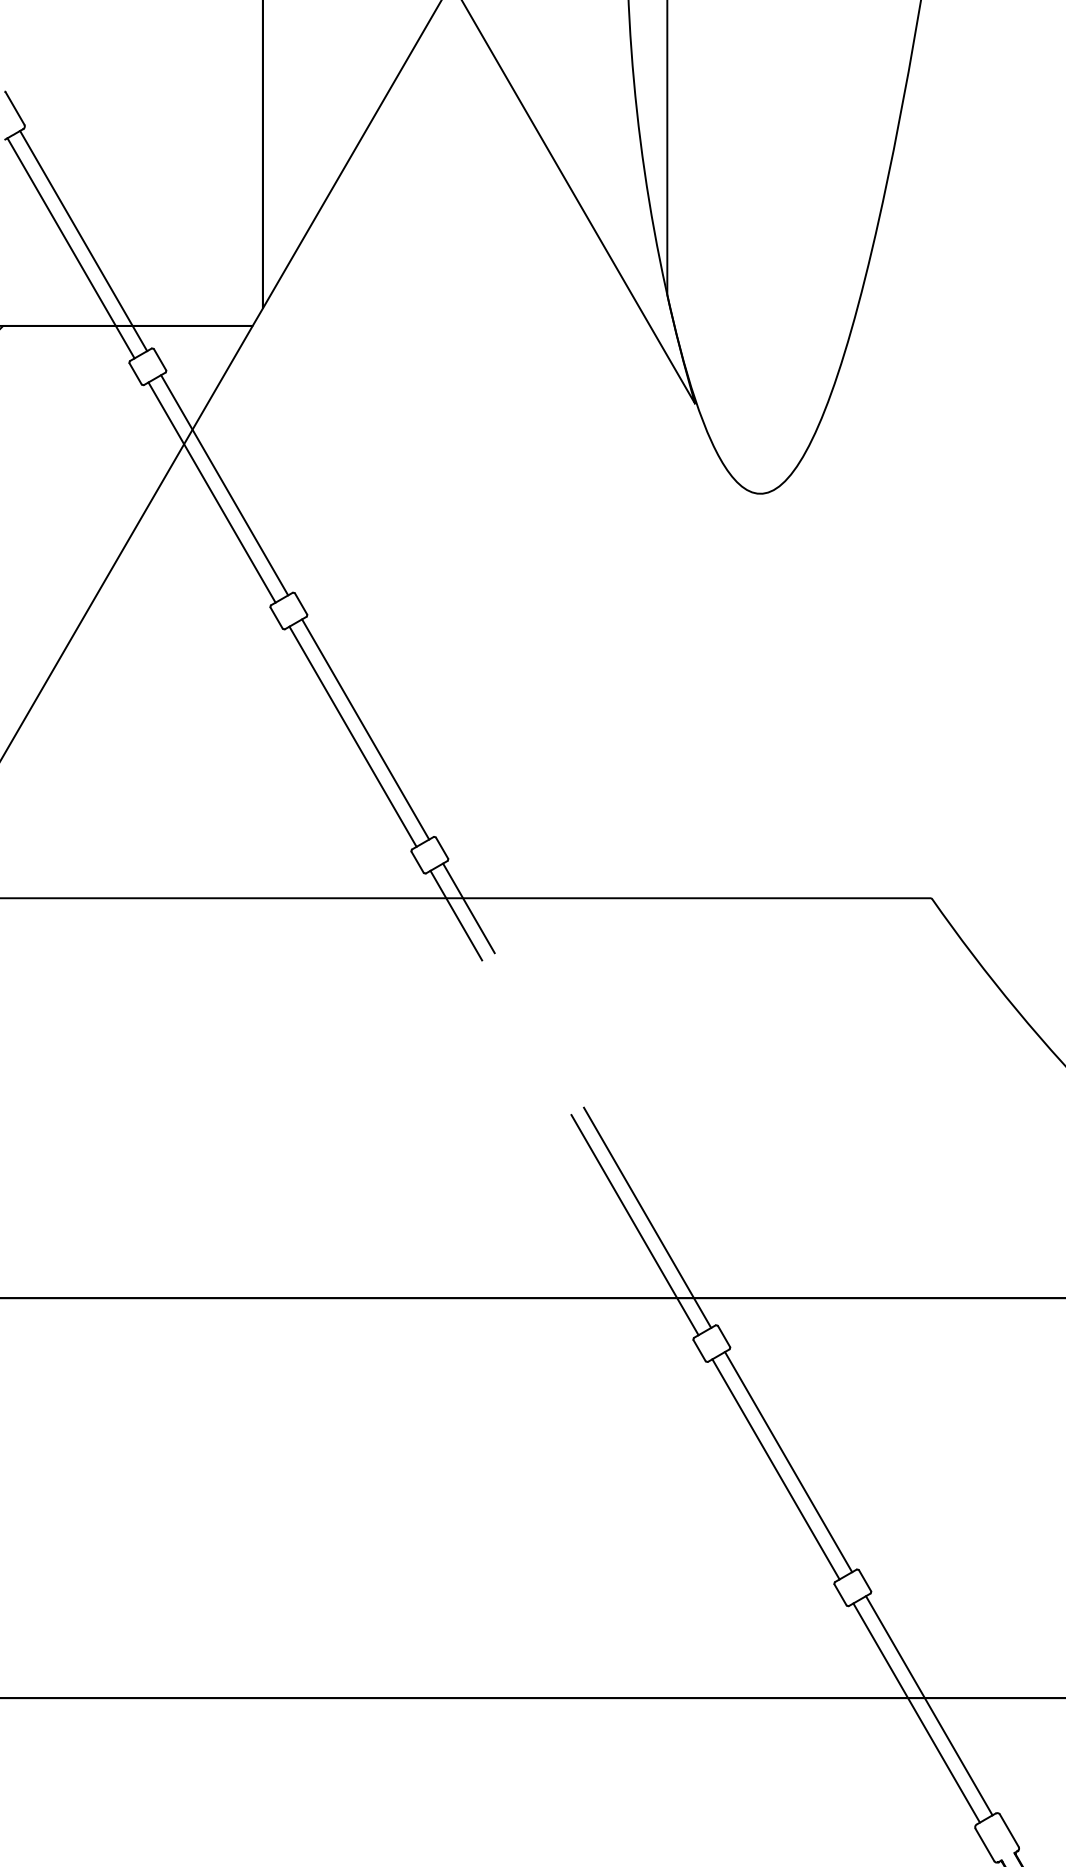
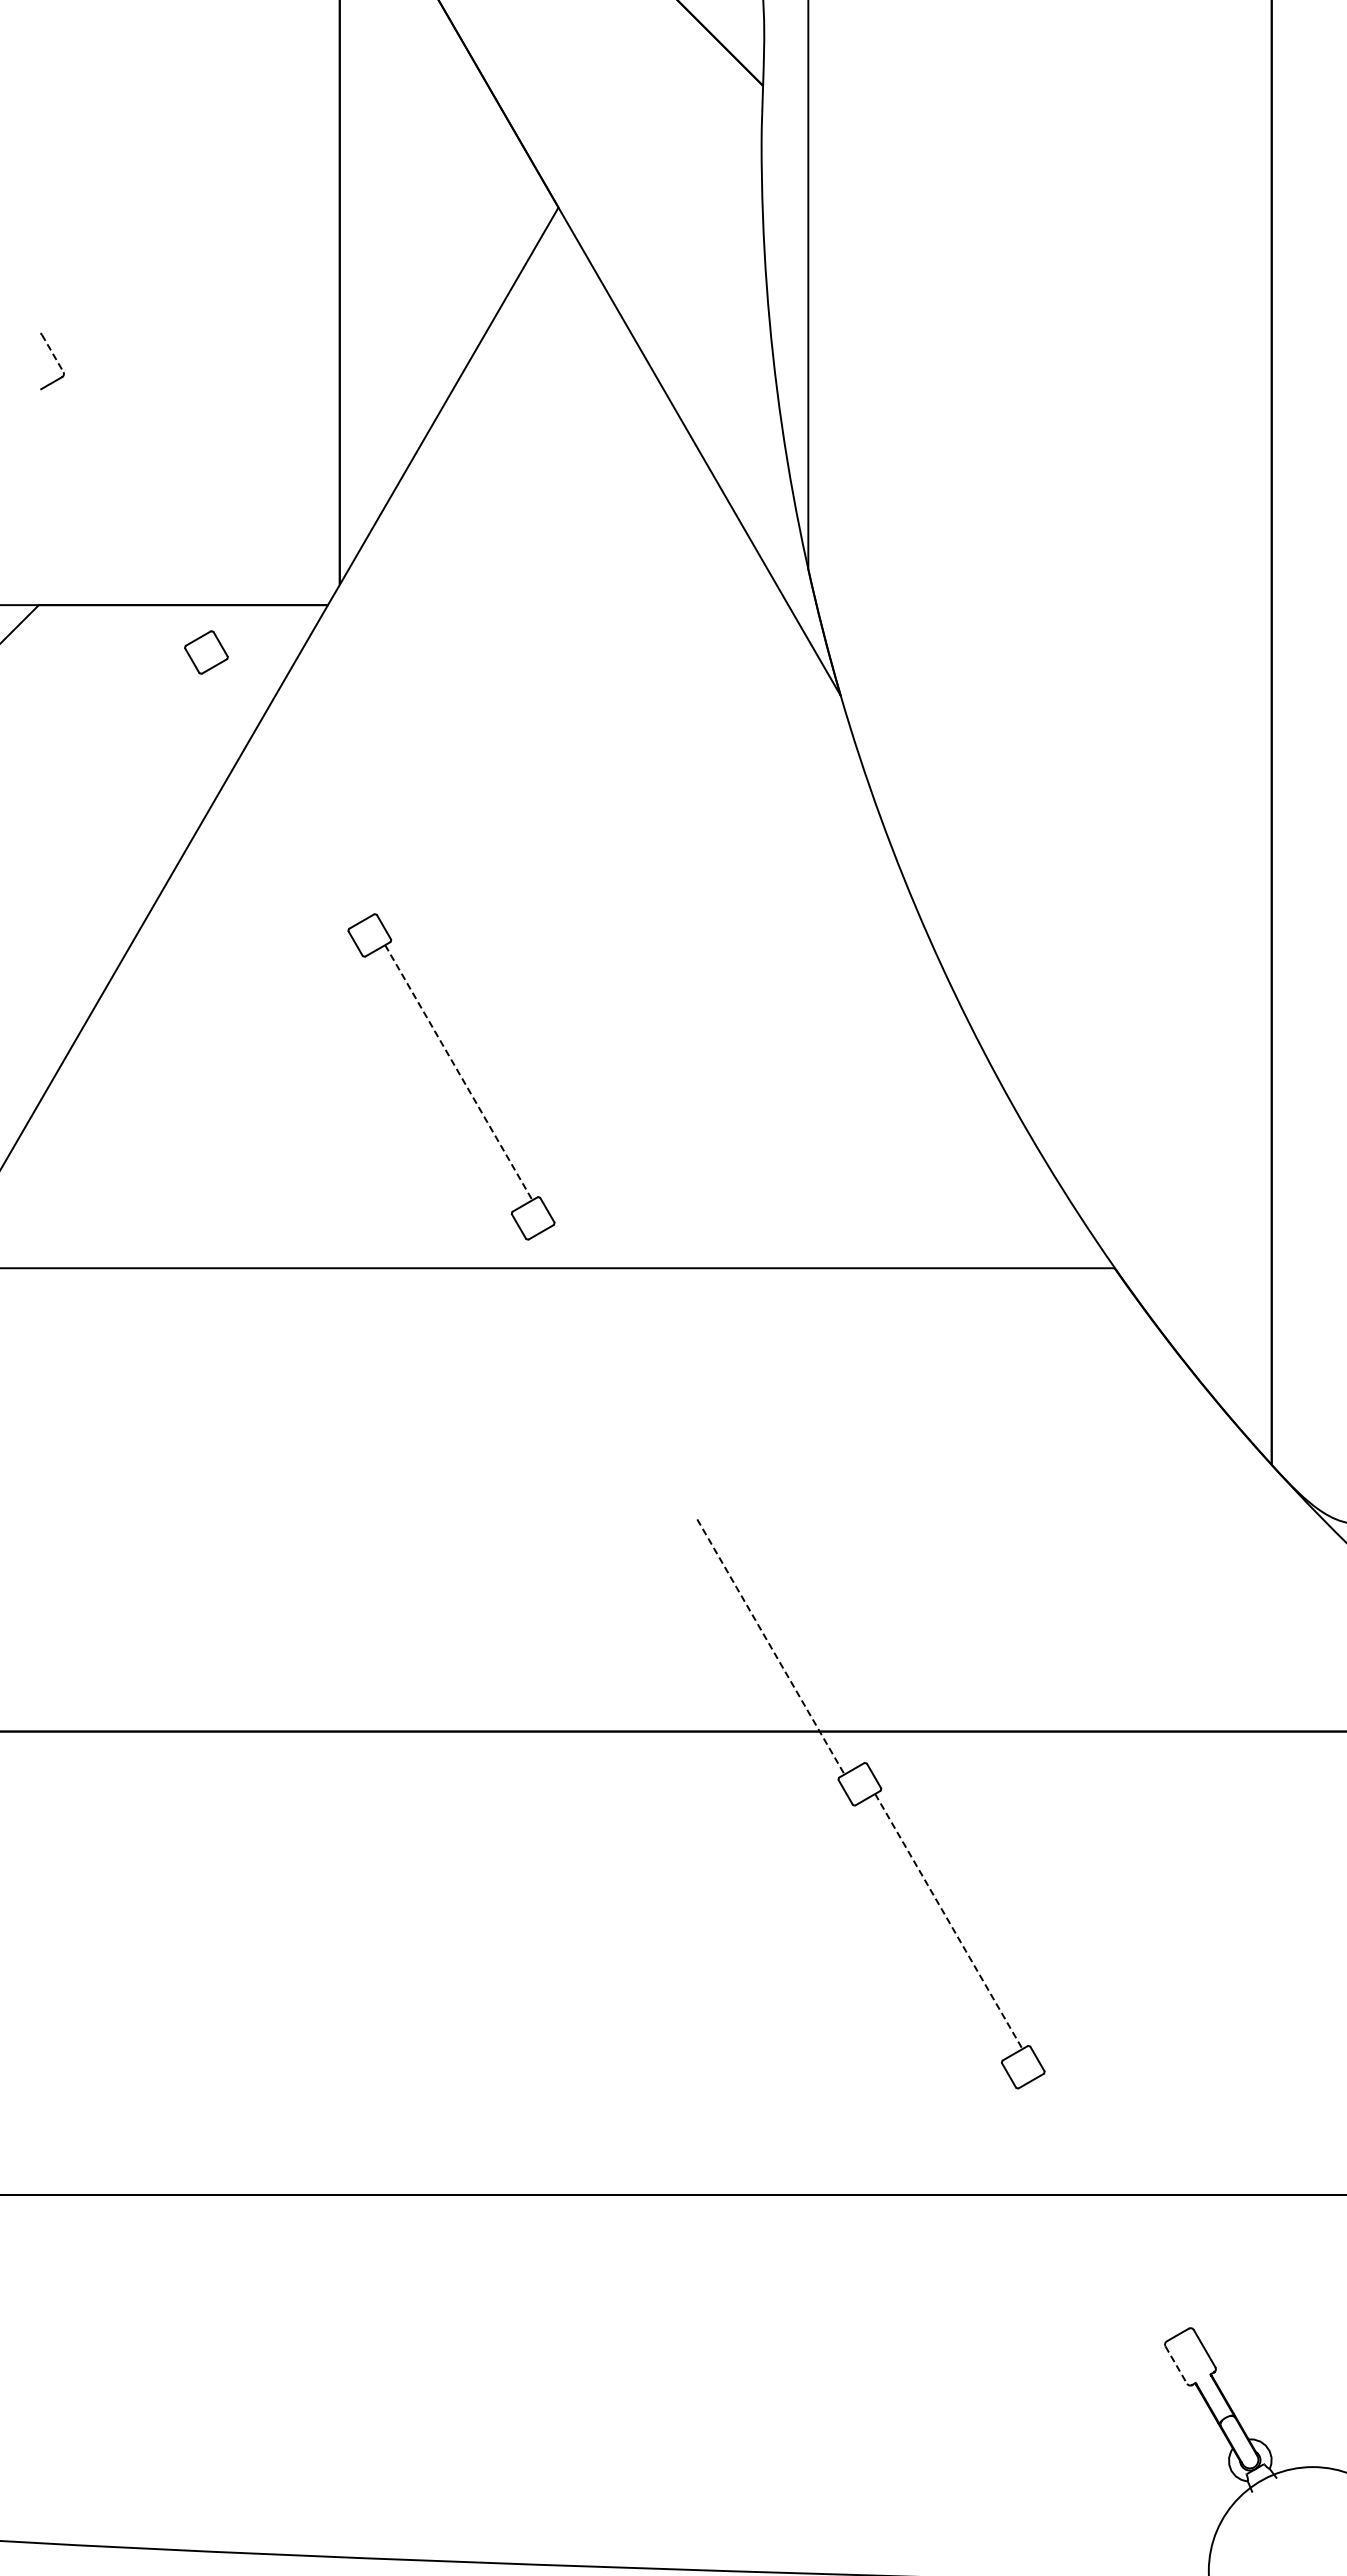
line: (14, 108) -> (52, 353), solid -> dashed
line: (83, 240) -> (131, 506), removed
line: (71, 247) -> (117, 514), removed
line: (224, 485) -> (295, 789), removed
line: (211, 491) -> (280, 797), removed
line: (366, 730) -> (459, 1073), solid -> dashed
line: (352, 736) -> (443, 1080), removed
line: (468, 907) -> (578, 1279), removed
line: (456, 915) -> (563, 1288), removed
line: (647, 1217) -> (785, 1638), removed
line: (635, 1225) -> (771, 1647), solid -> dashed
line: (789, 1462) -> (949, 1921), solid -> dashed
line: (775, 1468) -> (933, 1929), removed
line: (928, 1705) -> (1111, 2203), removed
line: (916, 1713) -> (1096, 2212), removed
line: (985, 1845) -> (1176, 2365), solid -> dashed

